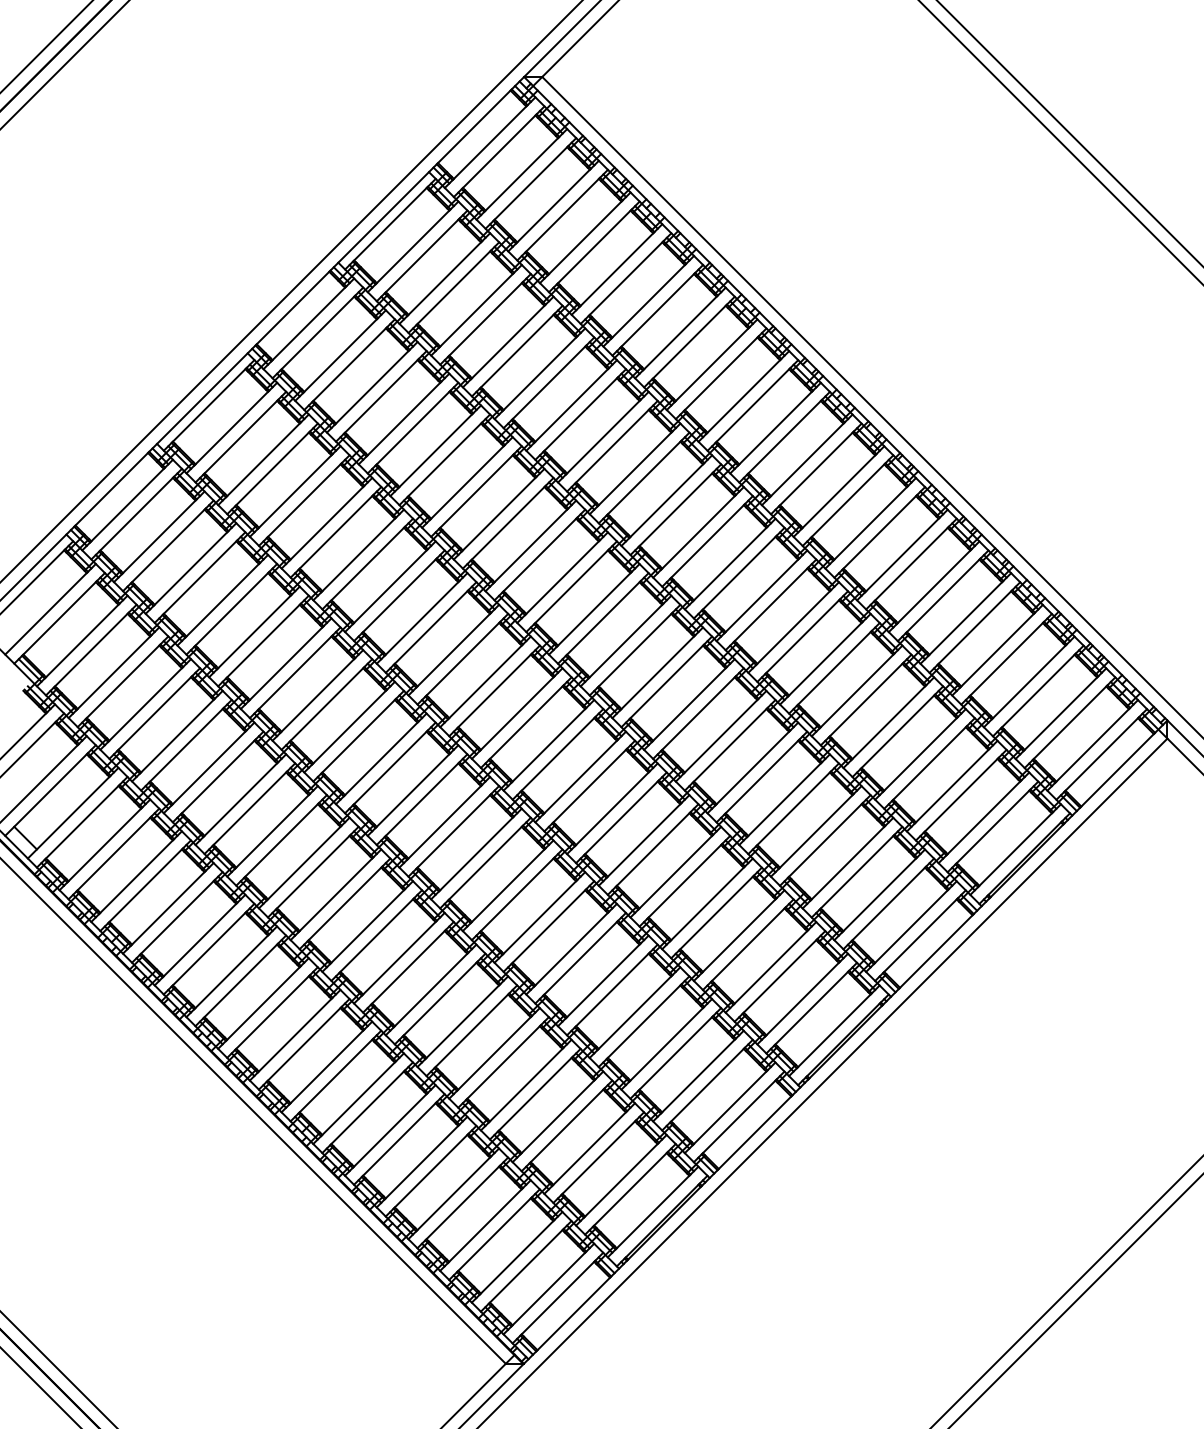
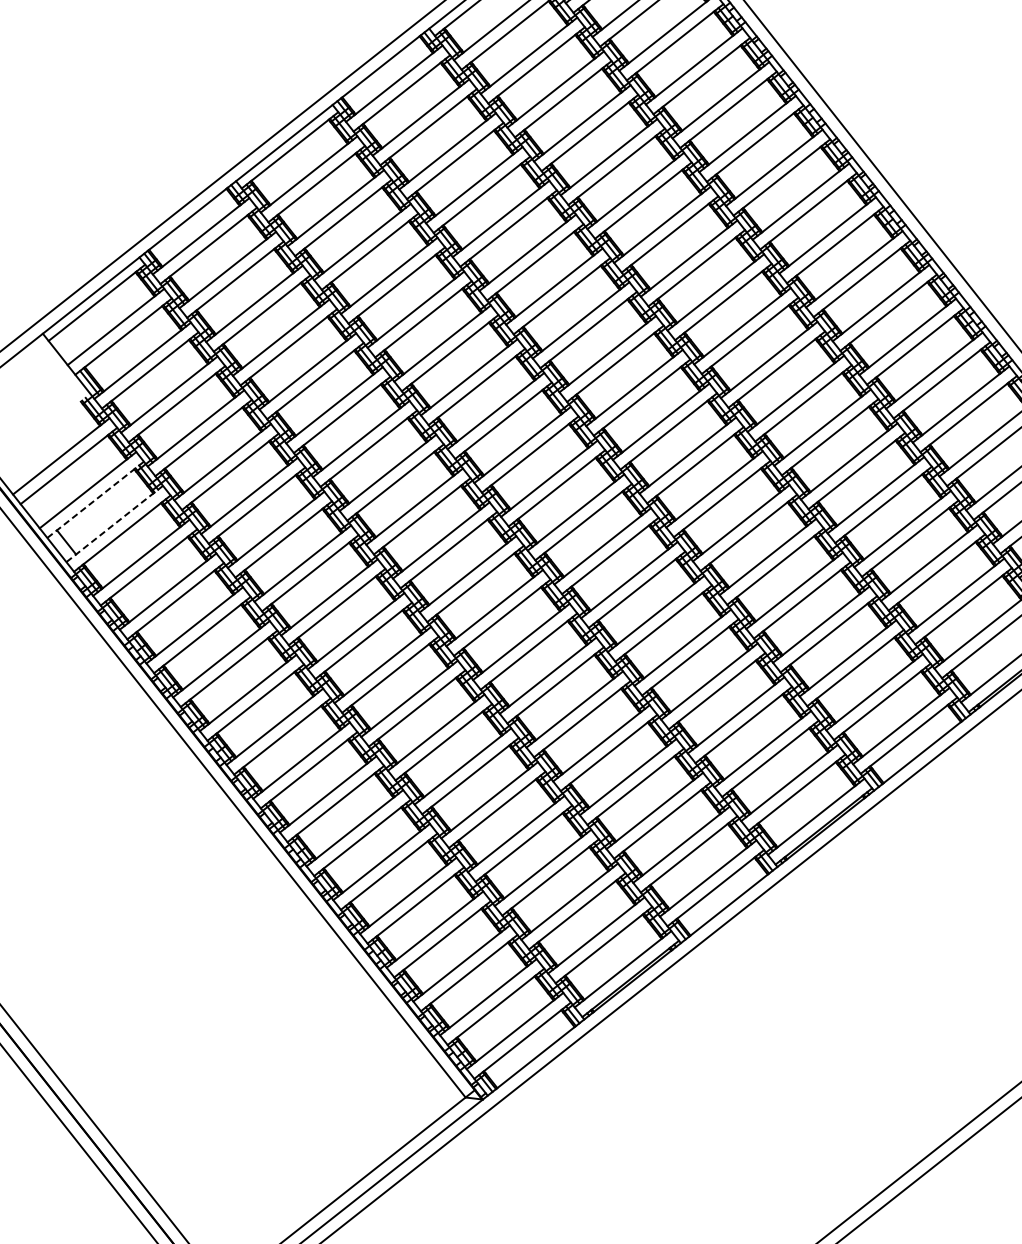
line: (50, 790) -> (95, 499), solid -> dashed
line: (72, 813) -> (114, 524), solid -> dashed

